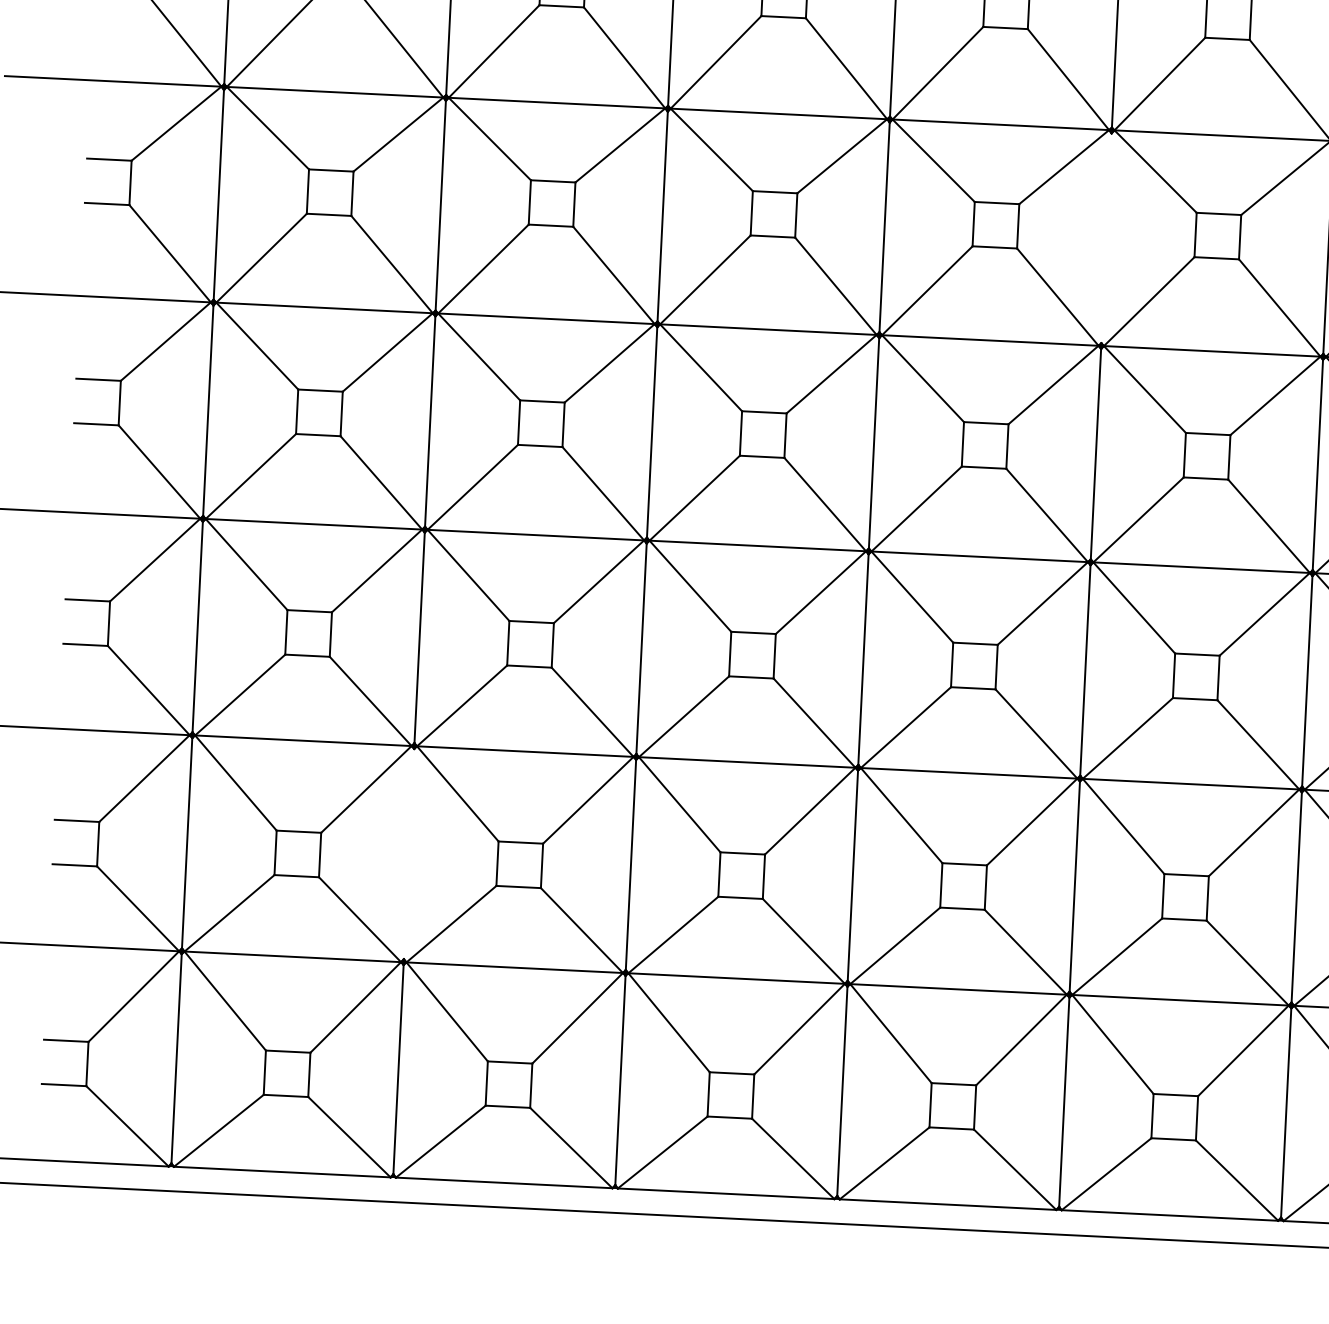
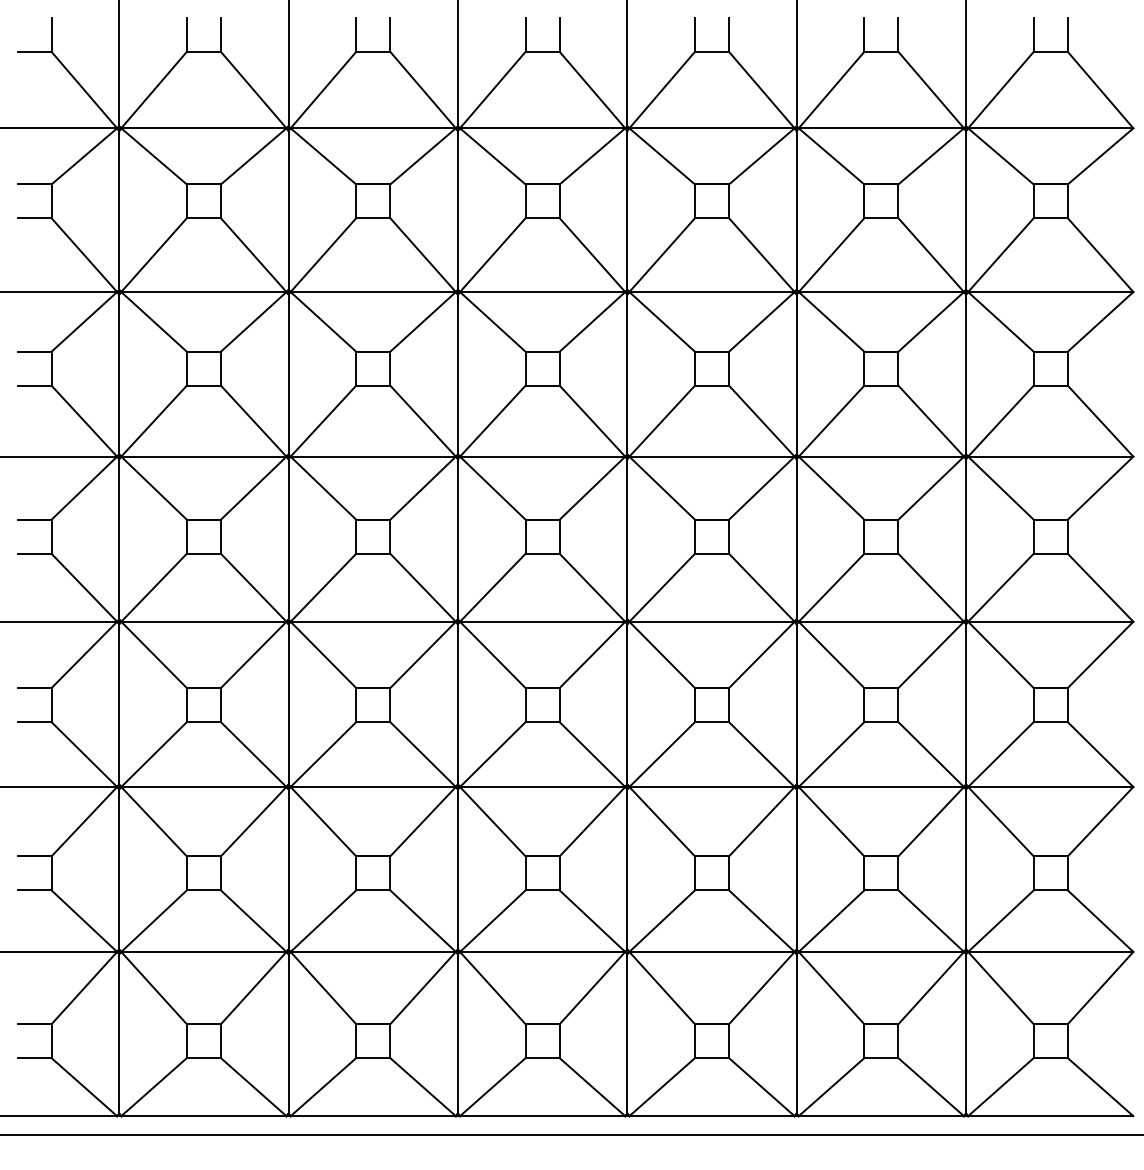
line: (1106, 238) -> (796, 374), added
line: (408, 854) -> (288, 869), added

